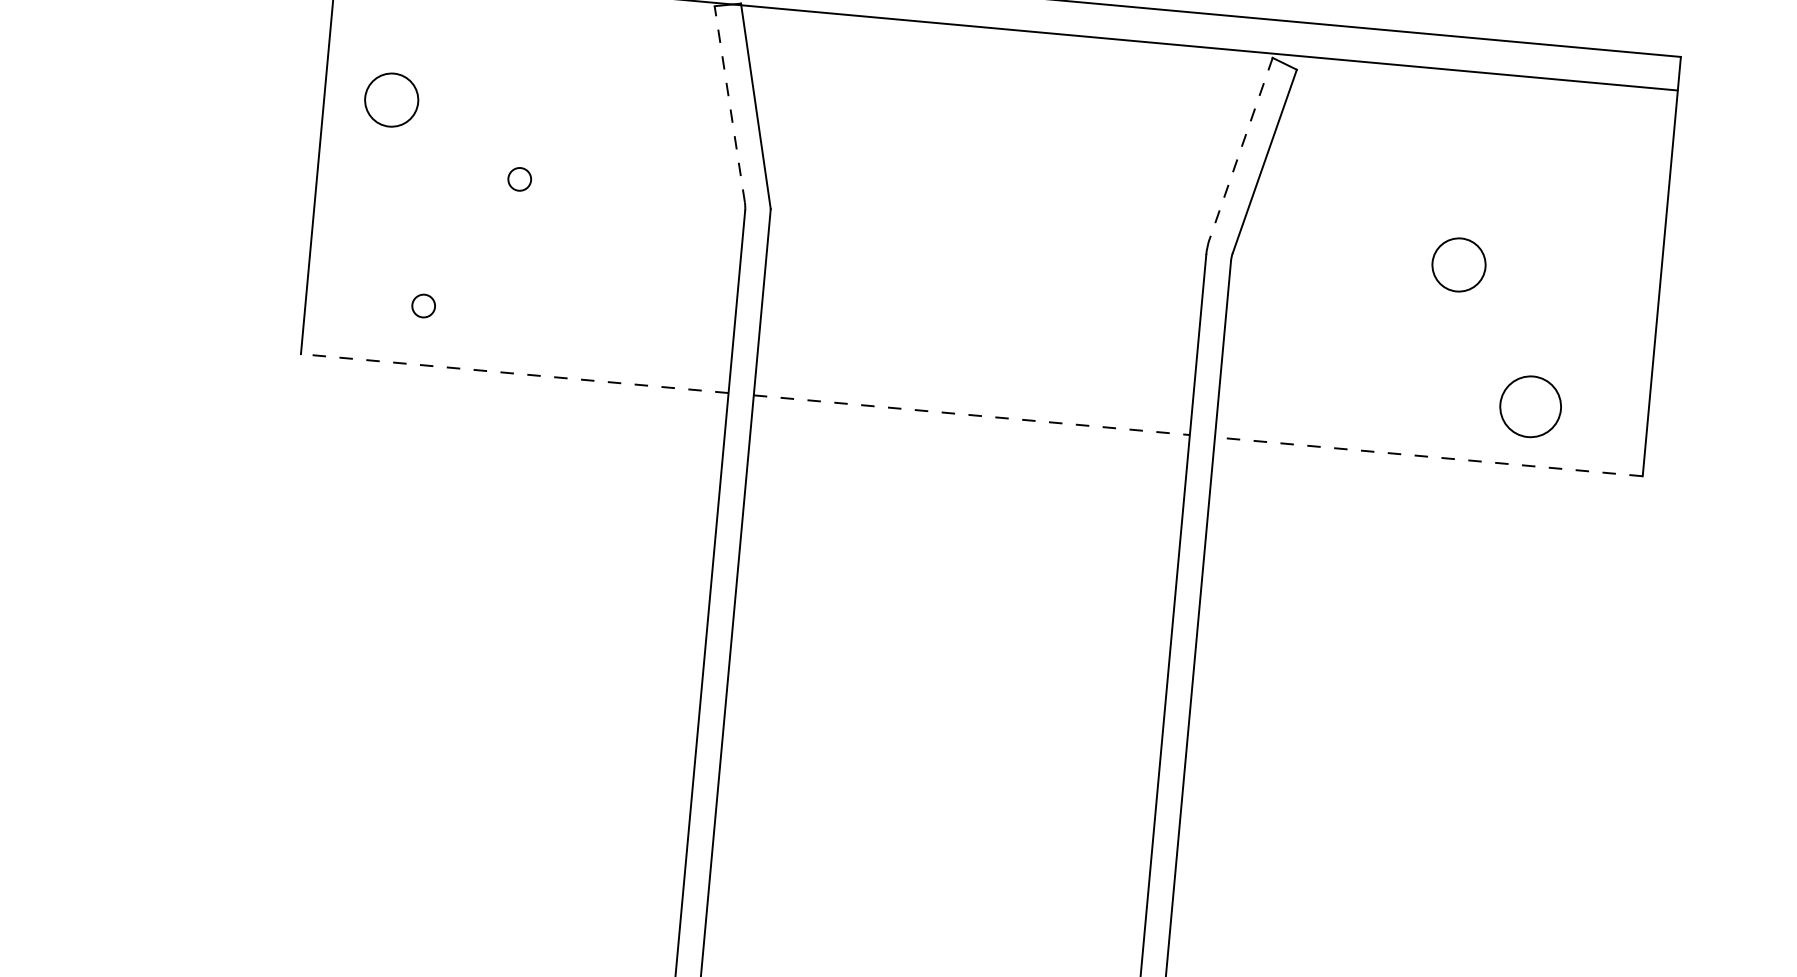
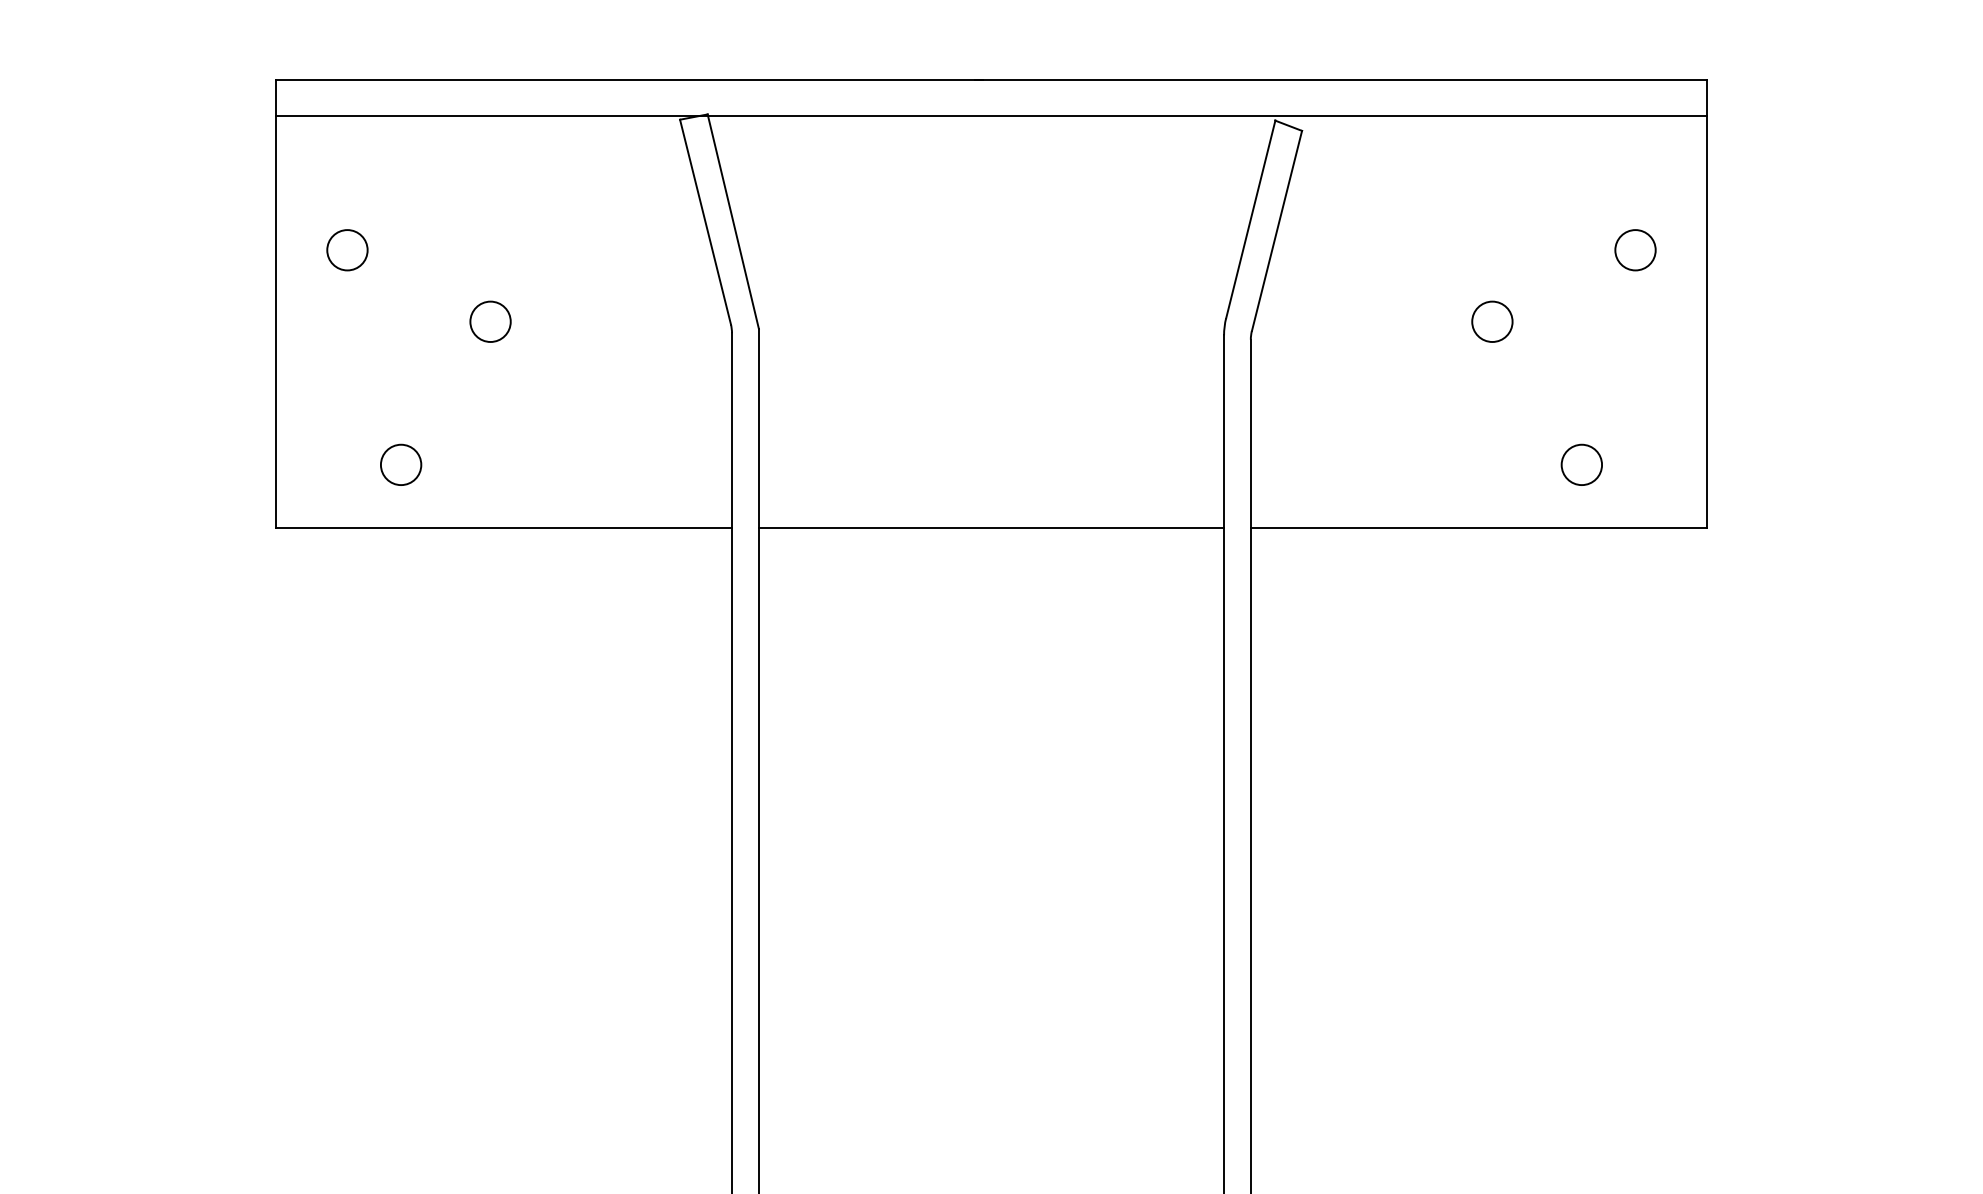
circle: (391, 100) -> (347, 250), size x0.71
line: (729, 104) -> (705, 222), dashed -> solid
line: (1240, 148) -> (1250, 219), dashed -> solid
circle: (519, 179) -> (490, 321), size x1.67
circle: (1599, 210) -> (1635, 250), added
circle: (1459, 264) -> (1492, 321), size x0.71
circle: (423, 305) -> (400, 464), size x1.67
line: (514, 373) -> (503, 527), dashed -> solid
circle: (1530, 406) -> (1581, 464), size x0.62
line: (971, 415) -> (991, 527), dashed -> solid
line: (1428, 456) -> (1478, 527), dashed -> solid

